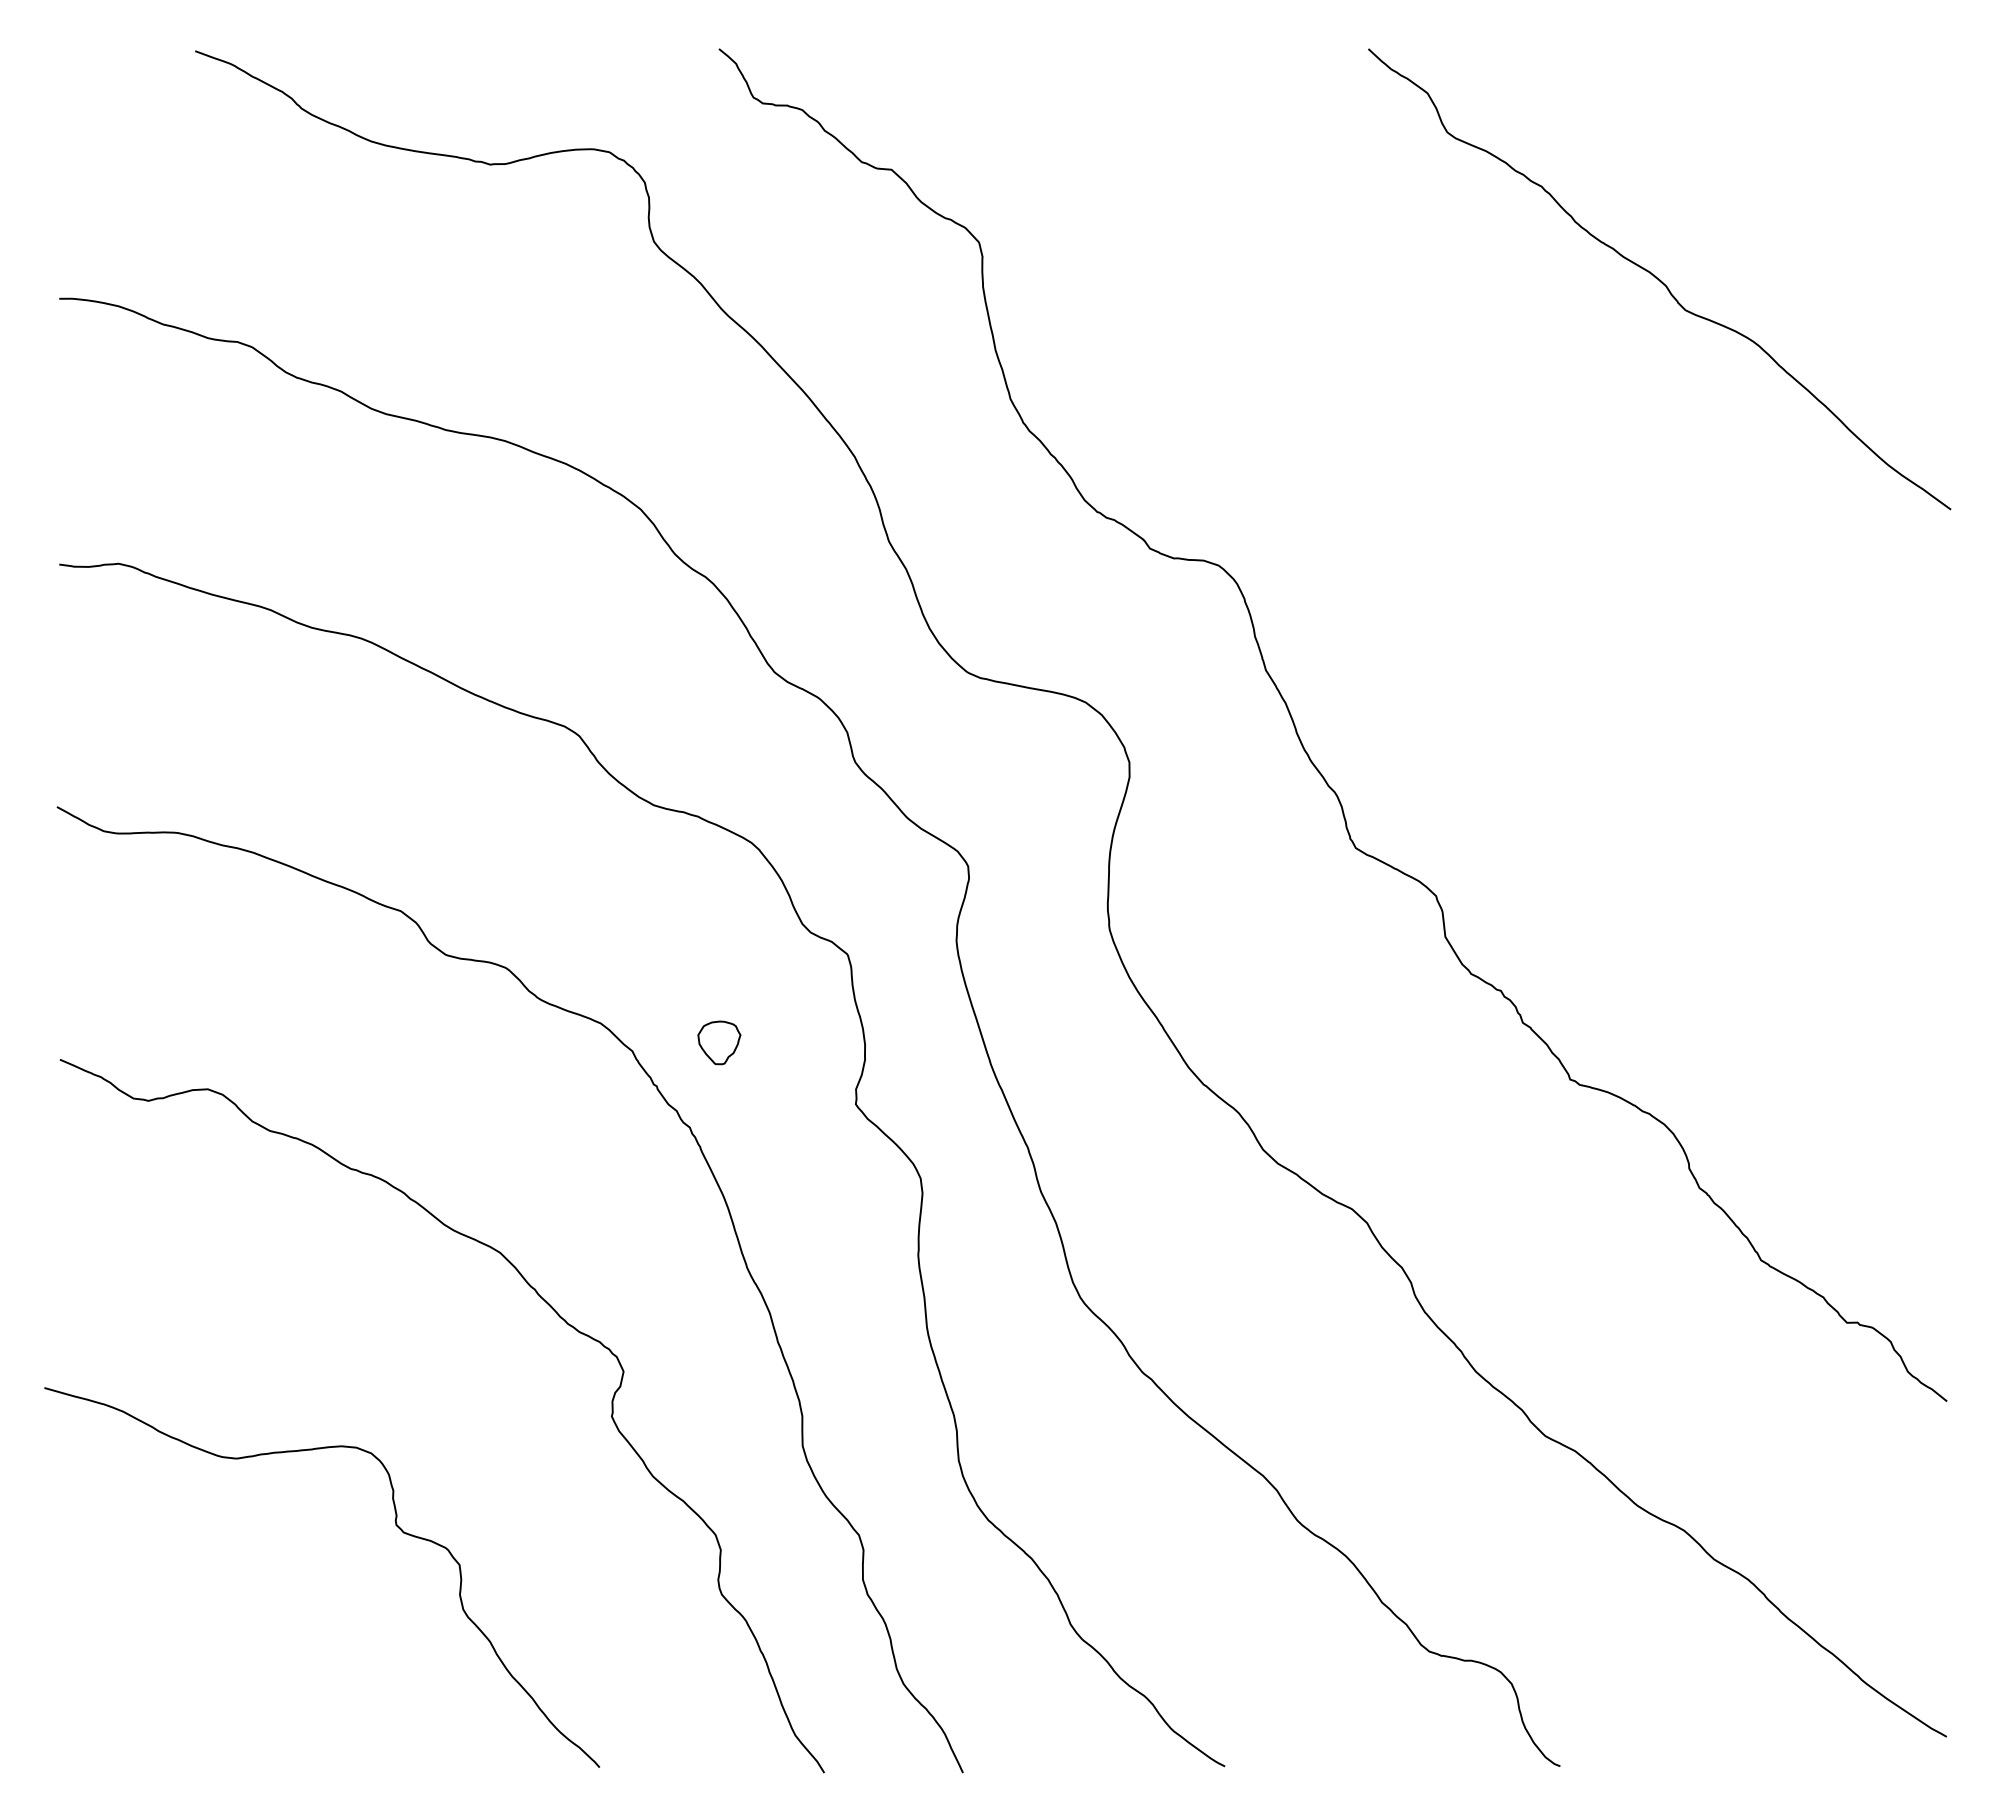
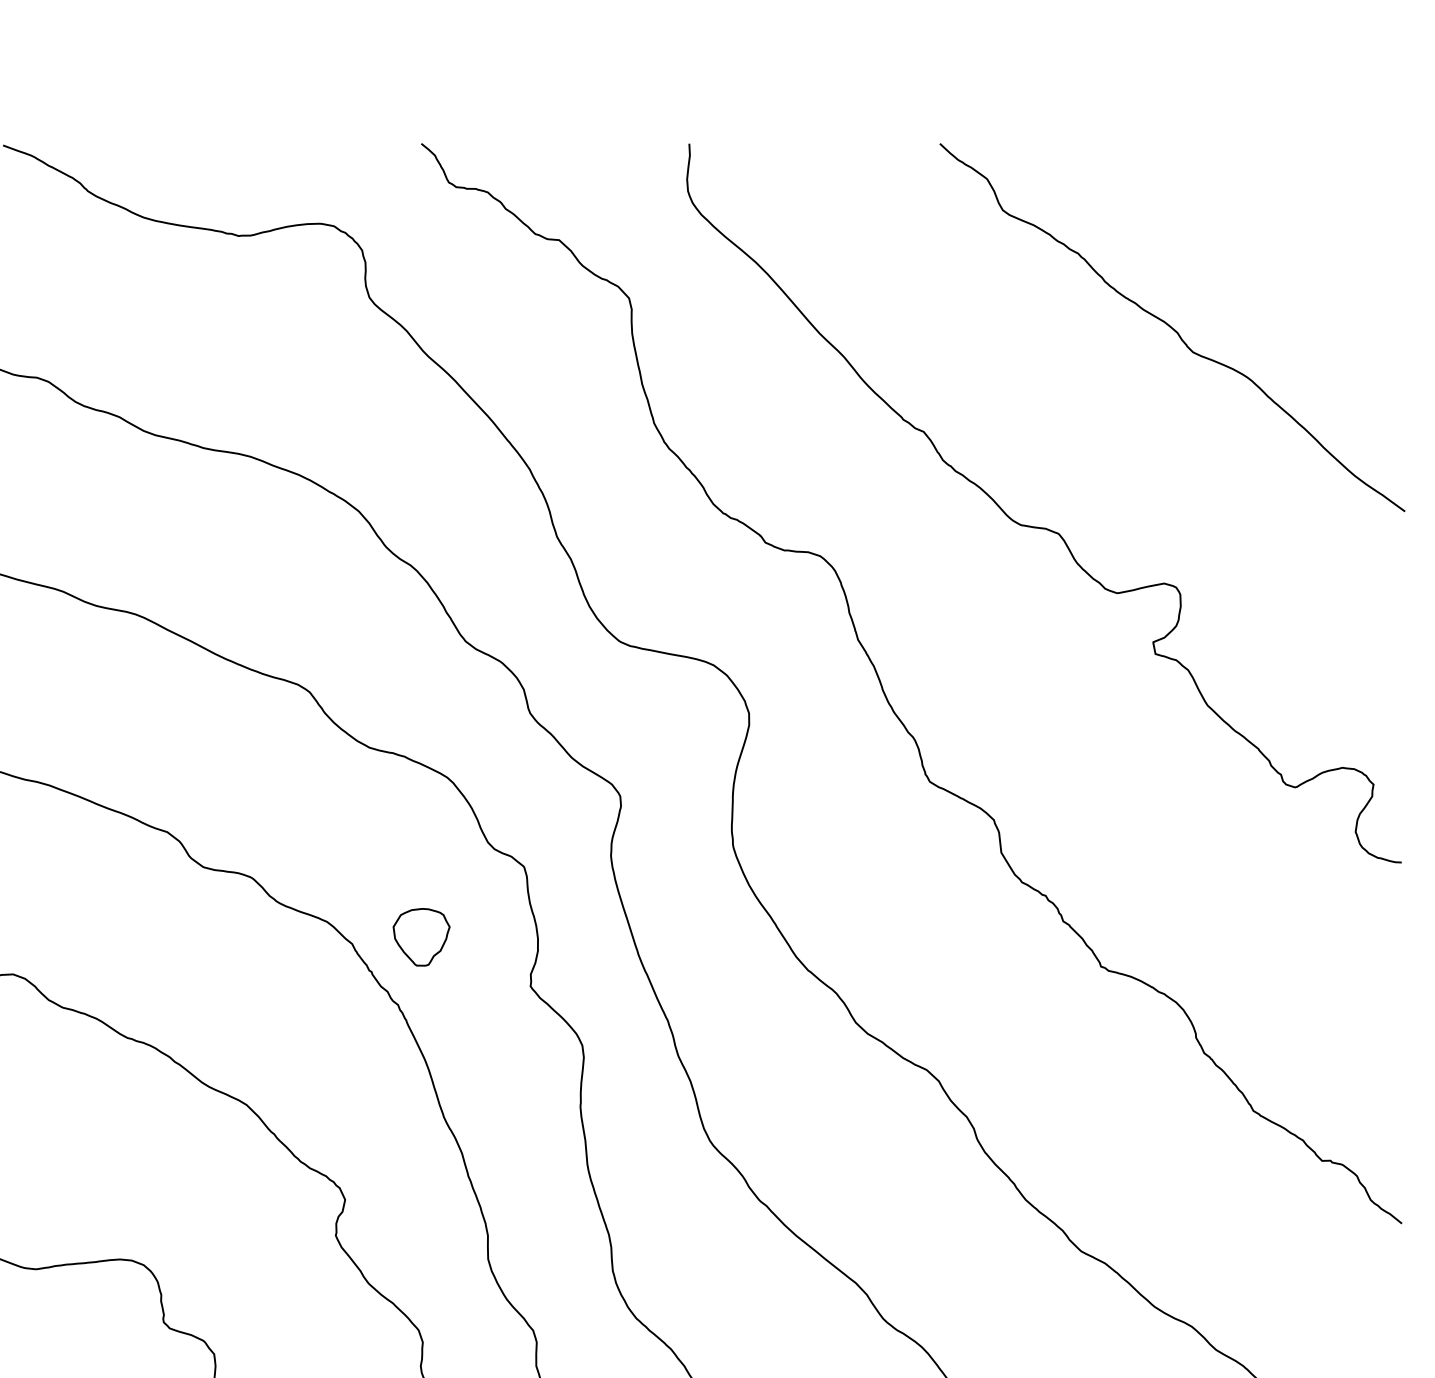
curve: (1497, 529) -> (1042, 527), added
part: (719, 1042) -> (421, 937), size x1.67

